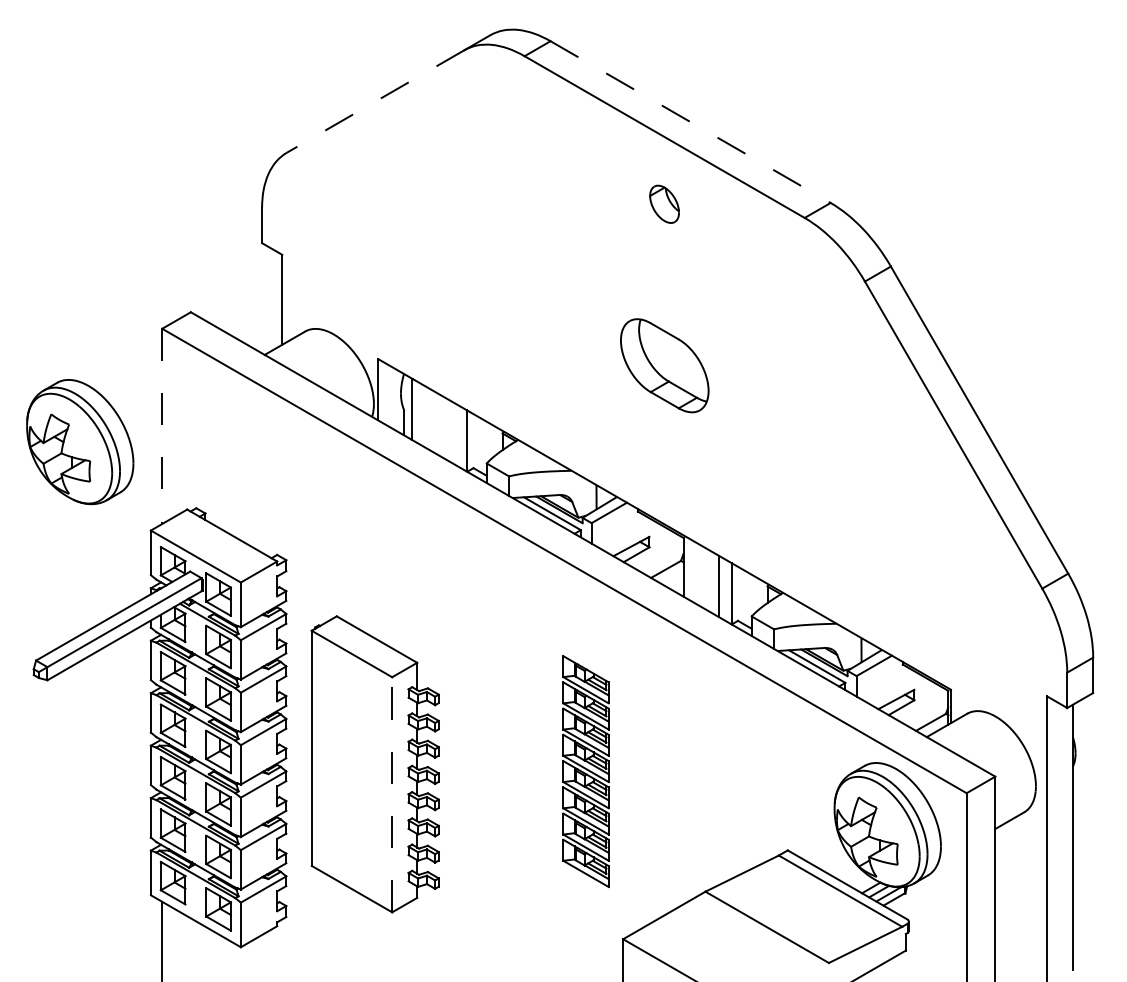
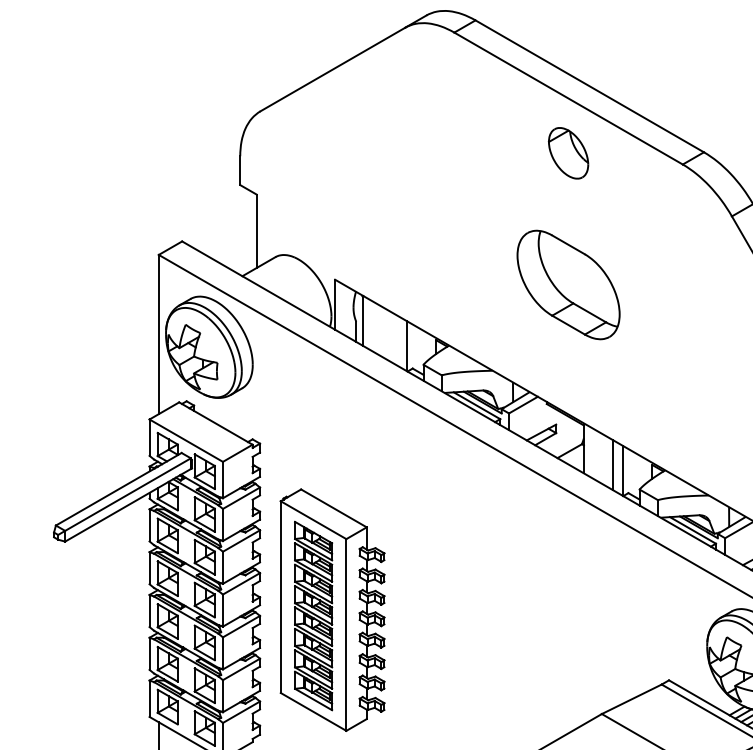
line: (375, 101) -> (332, 69), dashed -> solid
line: (690, 122) -> (589, 86), dashed -> solid
part: (664, 204) -> (568, 153), size x1.67
part: (664, 365) -> (568, 284), size x1.43
line: (162, 426) -> (159, 334), dashed -> solid
part: (80, 442) -> (209, 347), moved
part: (585, 771) -> (313, 616), moved
line: (392, 794) -> (346, 634), dashed -> solid

